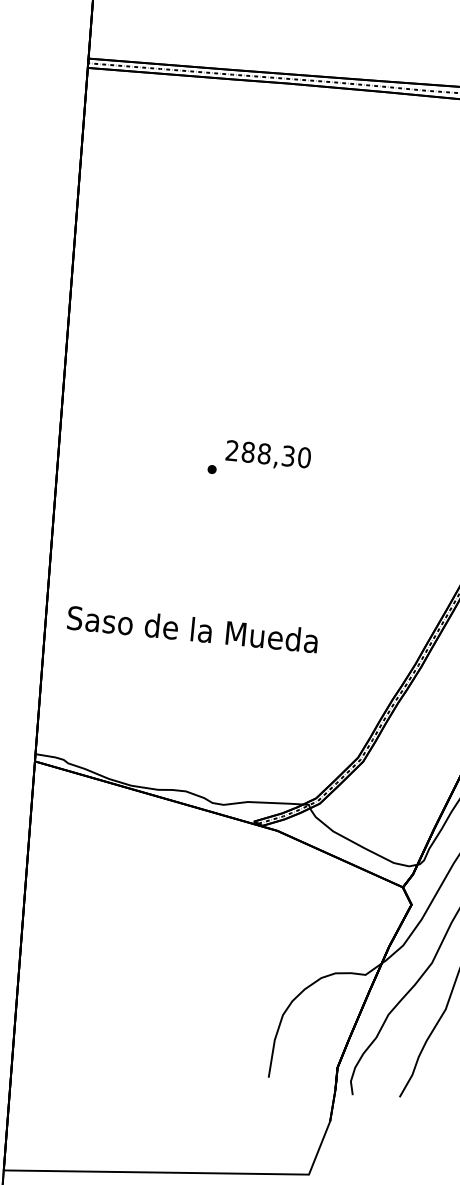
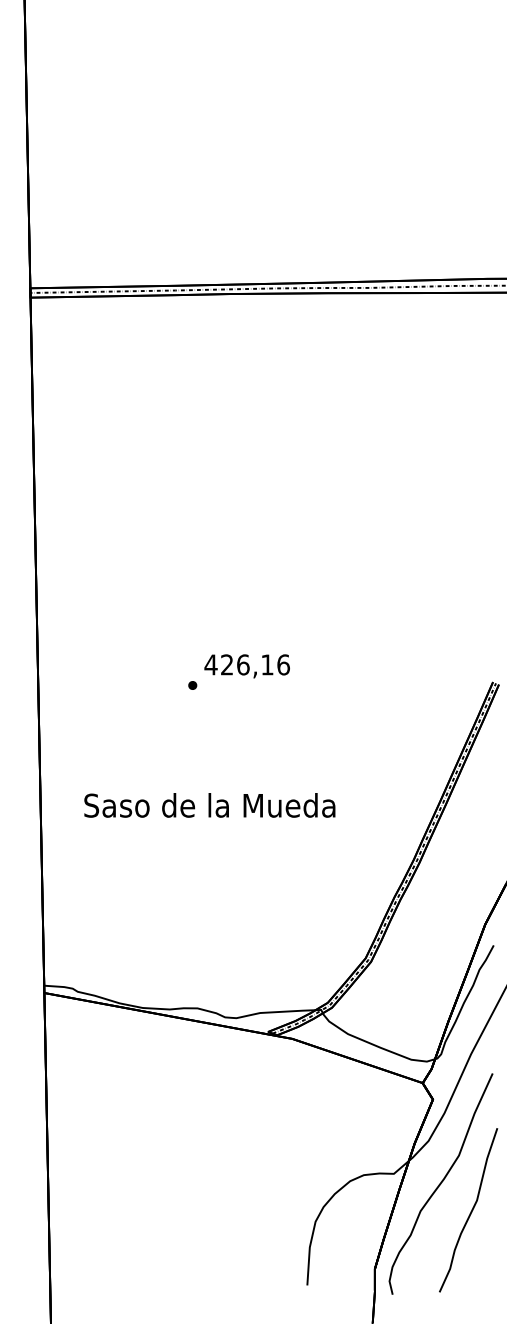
text: (267, 453) -> (246, 664), 288,30 -> 426,16
text: (192, 629) -> (209, 805), moved

